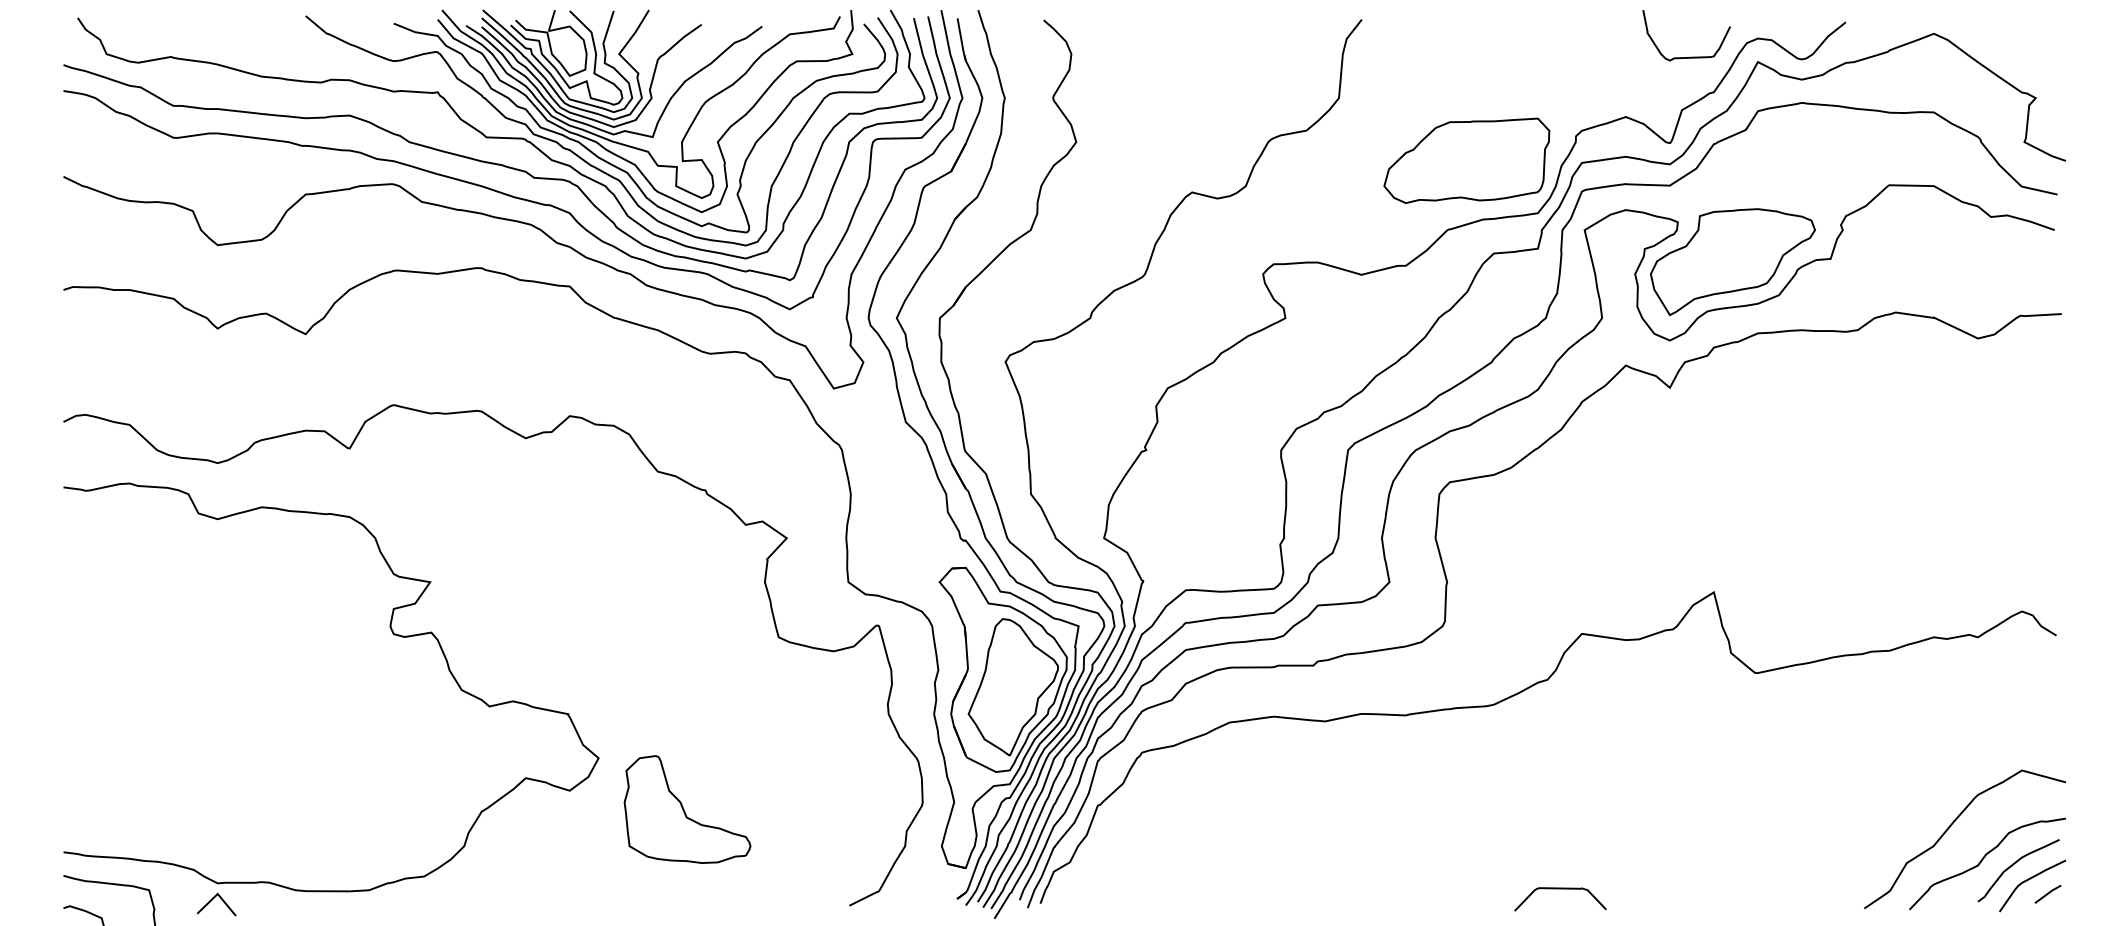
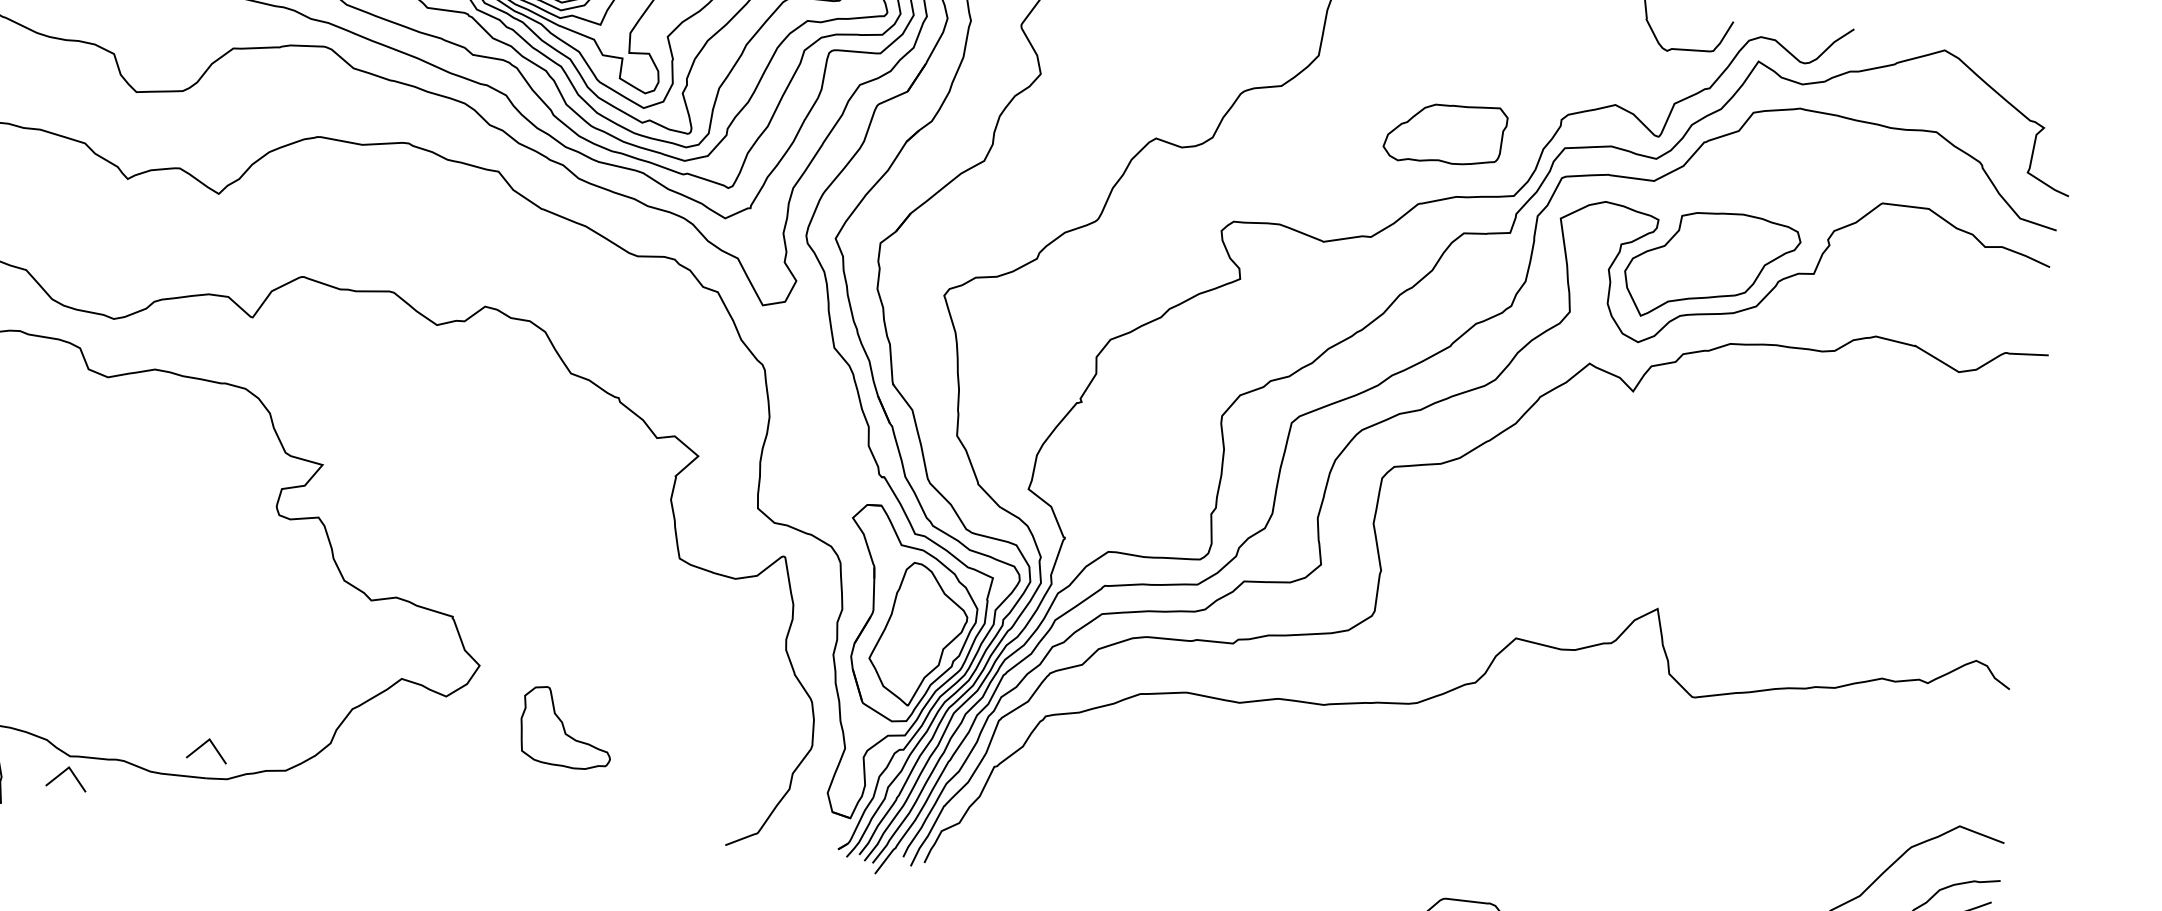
part: (1466, 160) -> (1445, 133), size x0.7
part: (687, 809) -> (566, 728), size x0.7
line: (343, 860) -> (203, 745), added

